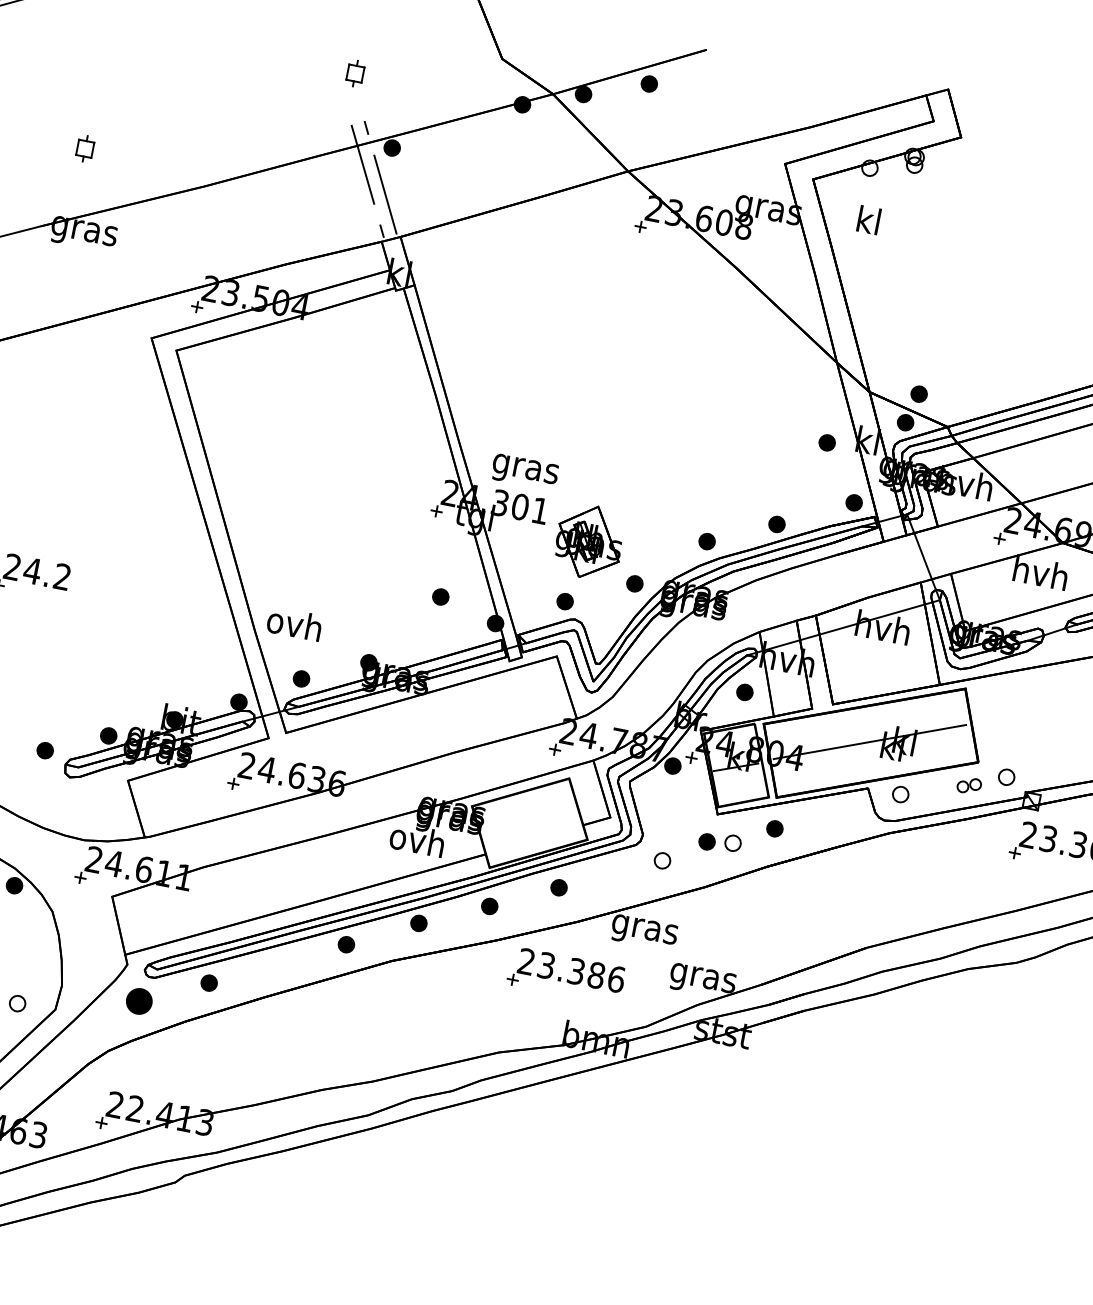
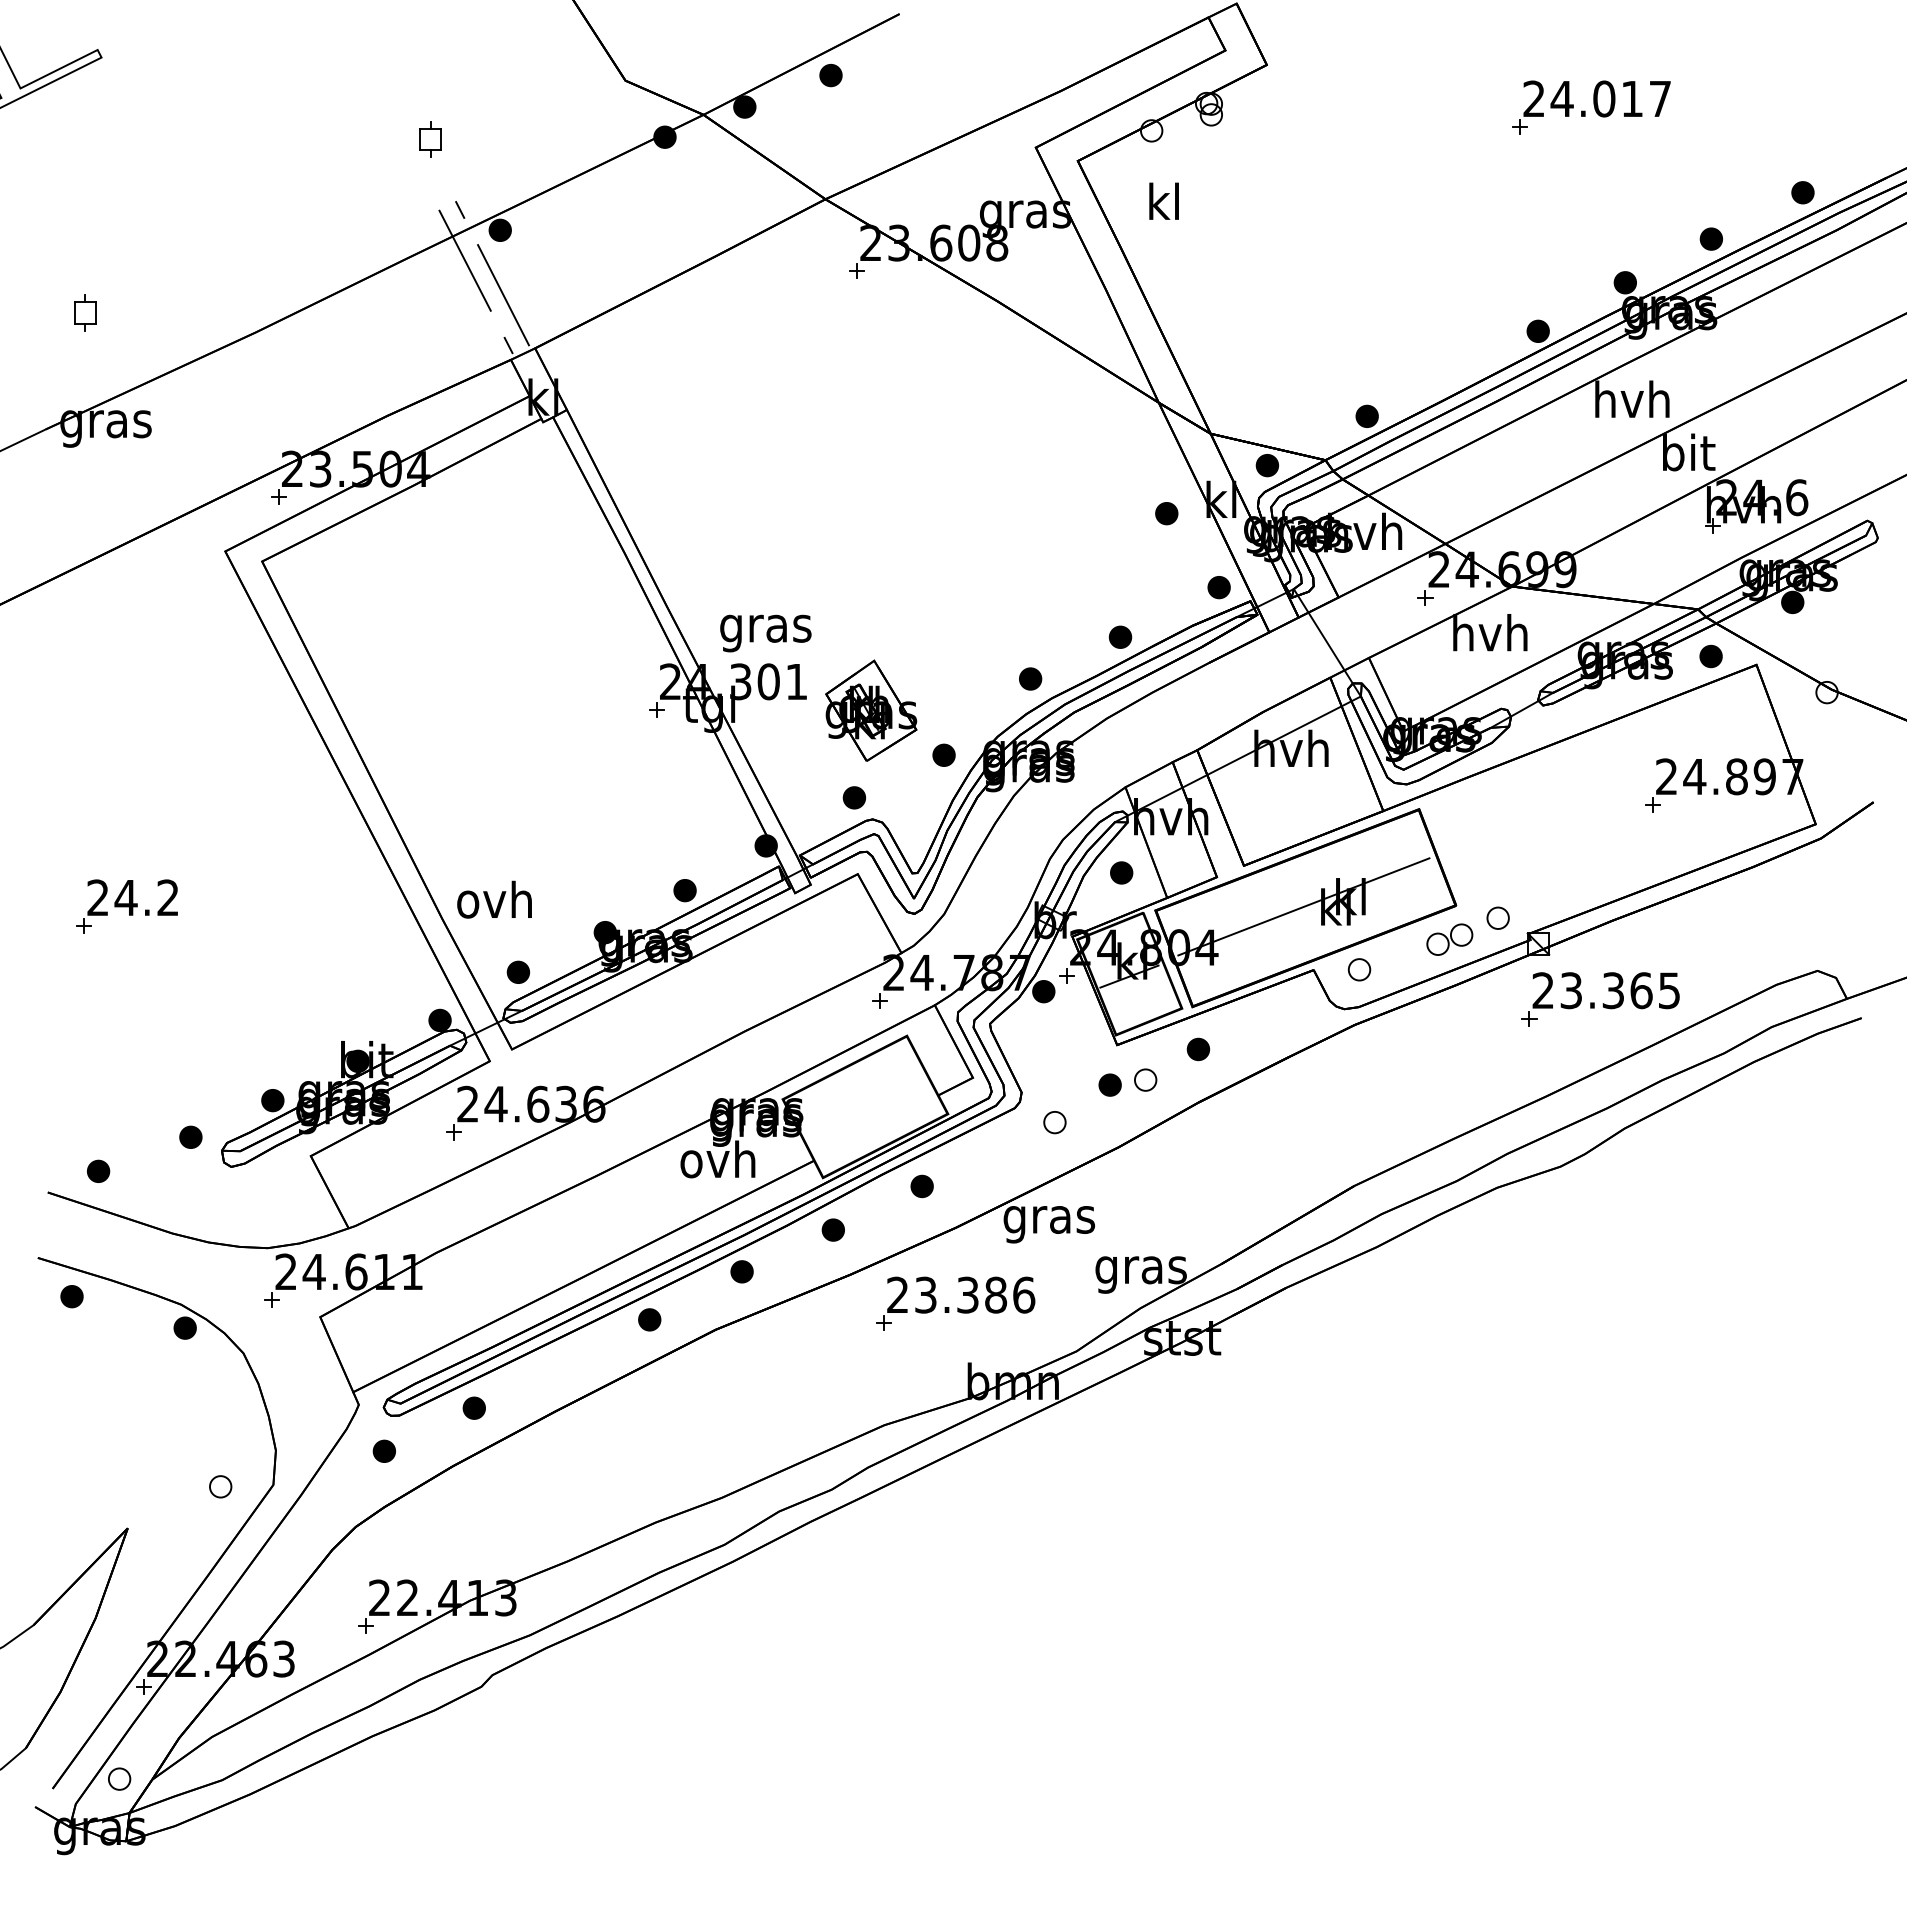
part: (918, 393) -> (1366, 415), moved
part: (440, 596) -> (684, 890), moved
part: (969, 785) -> (1449, 939), size x1.43
part: (138, 1000) -> (383, 1450), size x0.62

